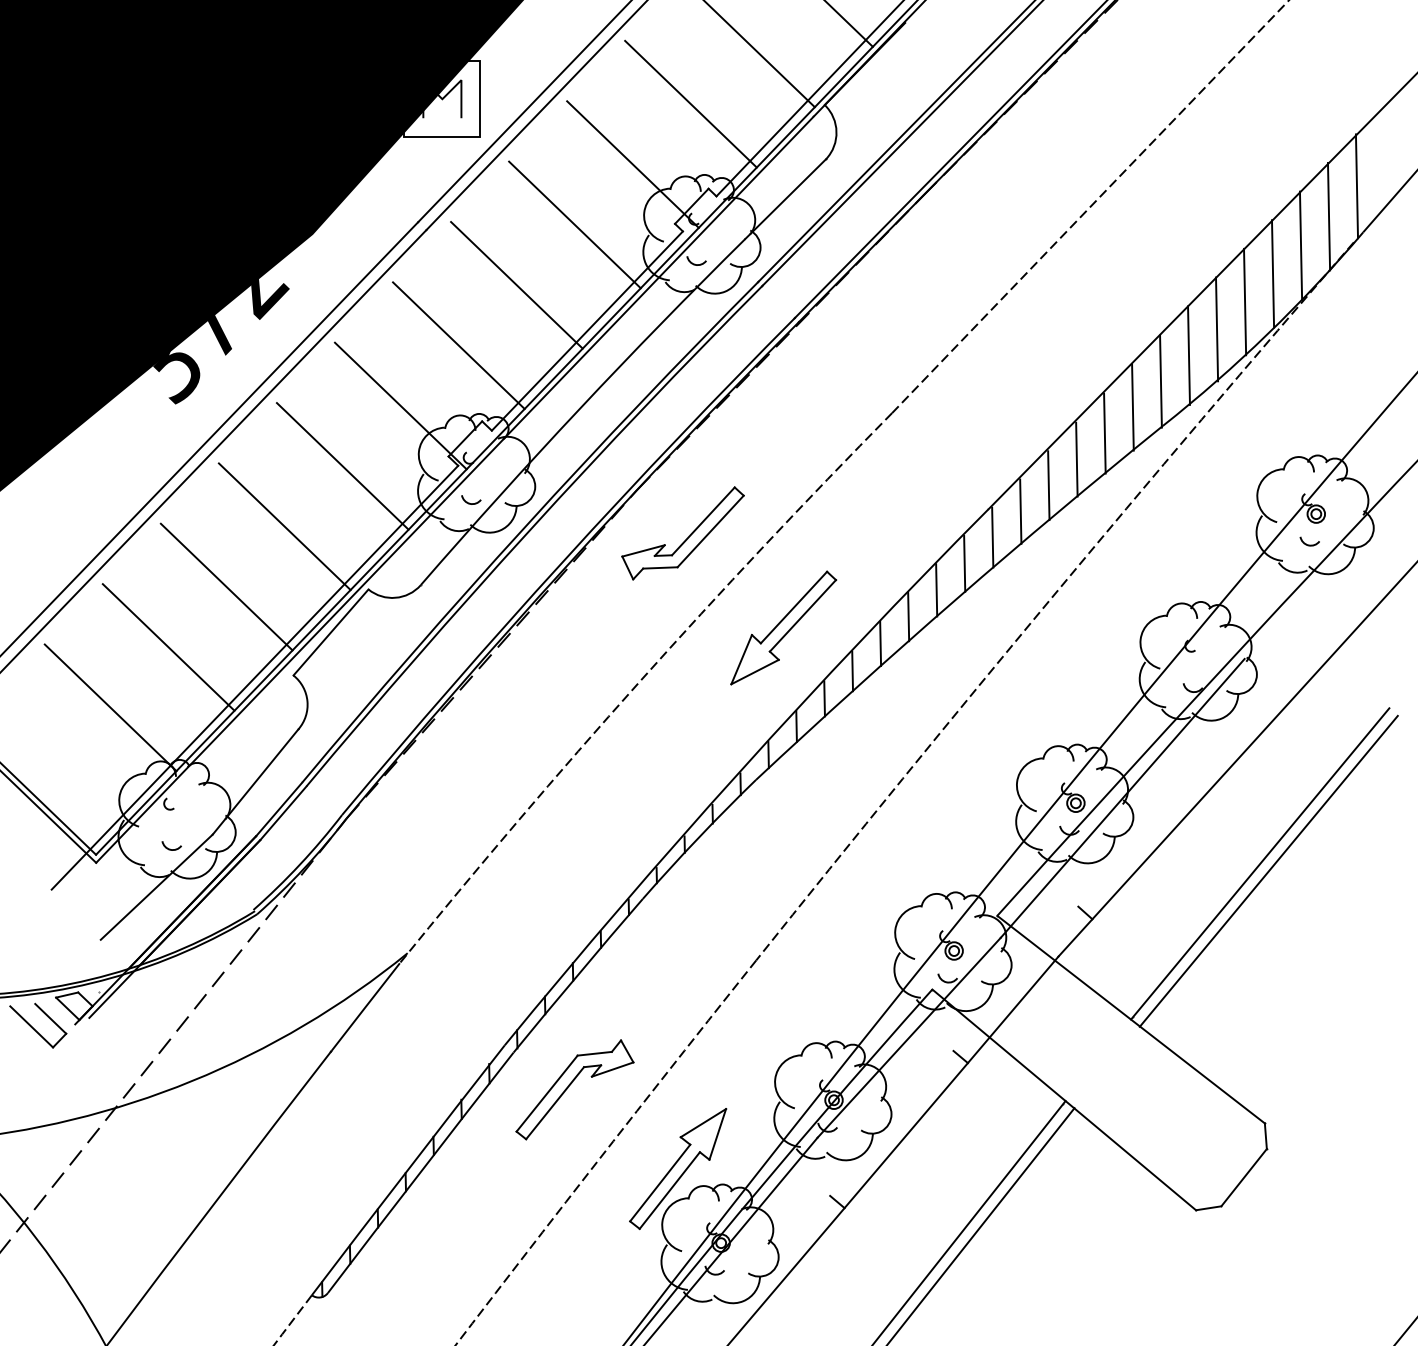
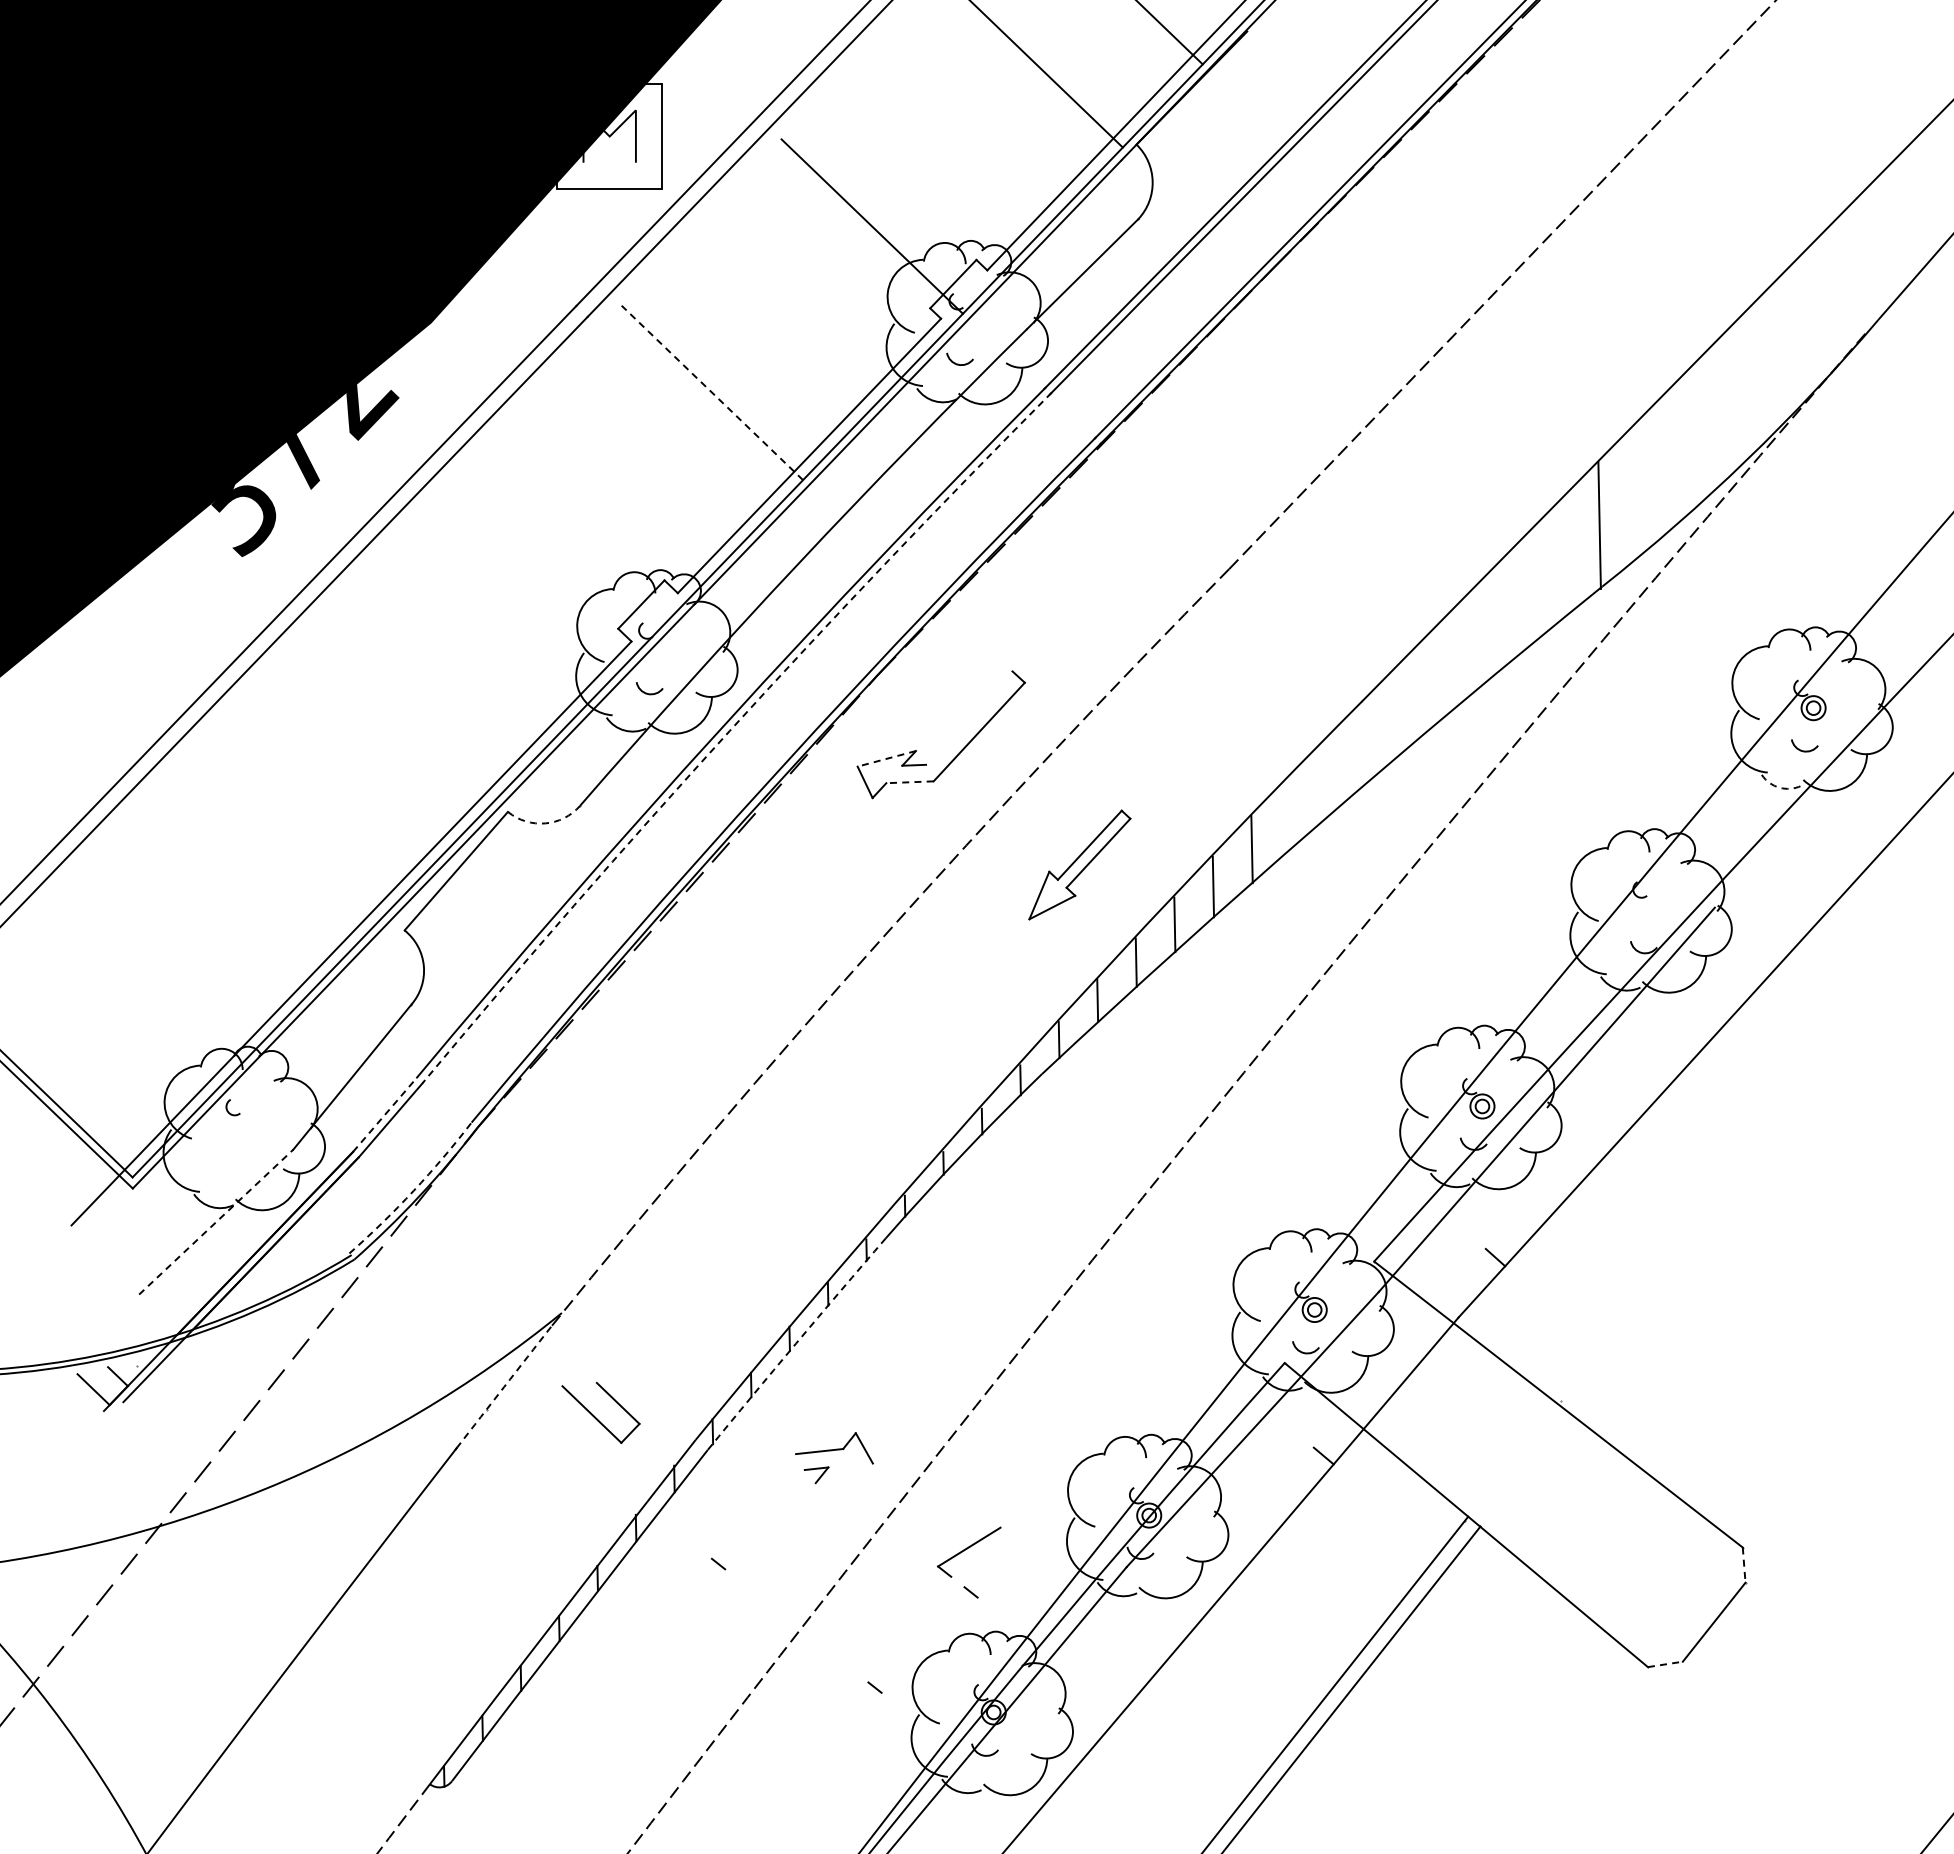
line: (690, 104) -> (951, 143), removed
line: (1356, 186) -> (1869, 256), removed
line: (1328, 216) -> (1830, 298), removed
line: (575, 224) -> (792, 309), removed
line: (1300, 245) -> (1792, 338), removed
line: (1272, 274) -> (1753, 377), removed
line: (516, 285) -> (712, 392), solid -> dashed
line: (1245, 301) -> (1715, 415), removed
line: (1216, 329) -> (1676, 453), removed
line: (458, 345) -> (632, 475), removed
line: (1188, 355) -> (1637, 489), removed
line: (400, 406) -> (552, 559), removed
line: (1132, 407) -> (1560, 561), removed
line: (1104, 433) -> (1522, 597), removed
line: (1076, 459) -> (1483, 632), removed
line: (342, 466) -> (472, 642), removed
line: (1049, 485) -> (1445, 668), removed
line: (1020, 511) -> (1406, 704), removed
line: (703, 520) -> (969, 717), removed
line: (284, 526) -> (392, 725), removed
arc: (529, 531) -> (729, 731), solid -> dashed
line: (992, 537) -> (1367, 740), removed
line: (643, 550) -> (886, 758), solid -> dashed
line: (964, 563) -> (1329, 776), removed
line: (660, 568) -> (910, 782), solid -> dashed
arc: (1291, 571) -> (1779, 787), solid -> dashed
line: (226, 586) -> (312, 808), removed
line: (936, 590) -> (1290, 813), removed
arc: (395, 597) -> (545, 823), solid -> dashed
part: (783, 627) -> (1079, 864), size x0.7
line: (168, 647) -> (232, 891), removed
line: (110, 707) -> (152, 974), removed
line: (278, 809) -> (384, 1115), solid -> dashed
arc: (171, 849) -> (236, 1169), removed
line: (1260, 863) -> (1736, 1189), removed
arc: (299, 864) -> (413, 1190), solid -> dashed
line: (1268, 871) -> (1747, 1200), removed
line: (156, 887) -> (216, 1222), solid -> dashed
arc: (577, 975) -> (796, 1343), solid -> dashed
line: (66, 994) -> (92, 1370), removed
arc: (366, 1006) -> (504, 1386), solid -> dashed
part: (34, 1028) -> (595, 1416), moved
line: (612, 1069) -> (843, 1473), removed
line: (546, 1093) -> (753, 1506), removed
line: (554, 1103) -> (764, 1519), removed
line: (717, 1134) -> (988, 1562), removed
line: (1266, 1136) -> (1744, 1565), solid -> dashed
line: (660, 1182) -> (909, 1629), removed
line: (669, 1190) -> (922, 1639), removed
line: (837, 1201) -> (1153, 1655), removed
line: (1208, 1208) -> (1665, 1664), solid -> dashed

